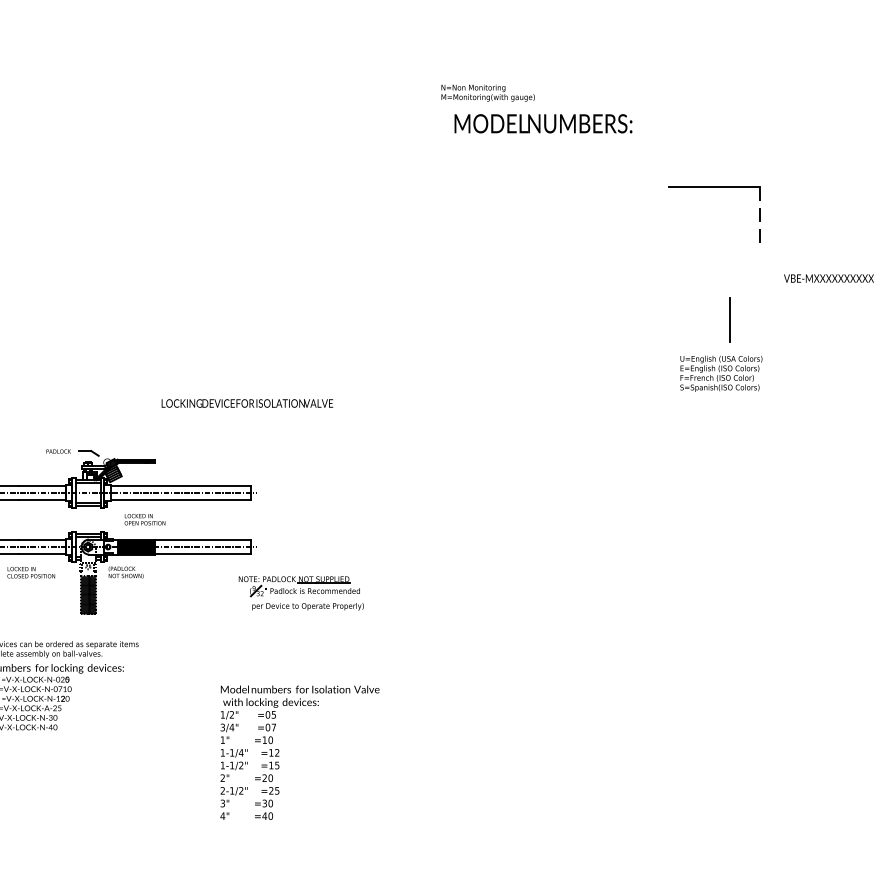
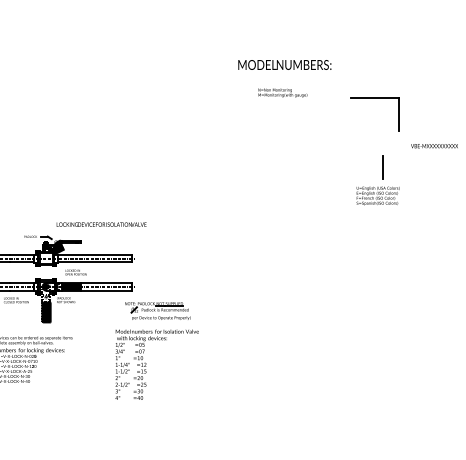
text: (487, 92) -> (282, 92), moved
line: (760, 218) -> (398, 114), dashed -> solid
text: (247, 403) -> (101, 224), moved
text: (298, 752) -> (156, 364), moved

